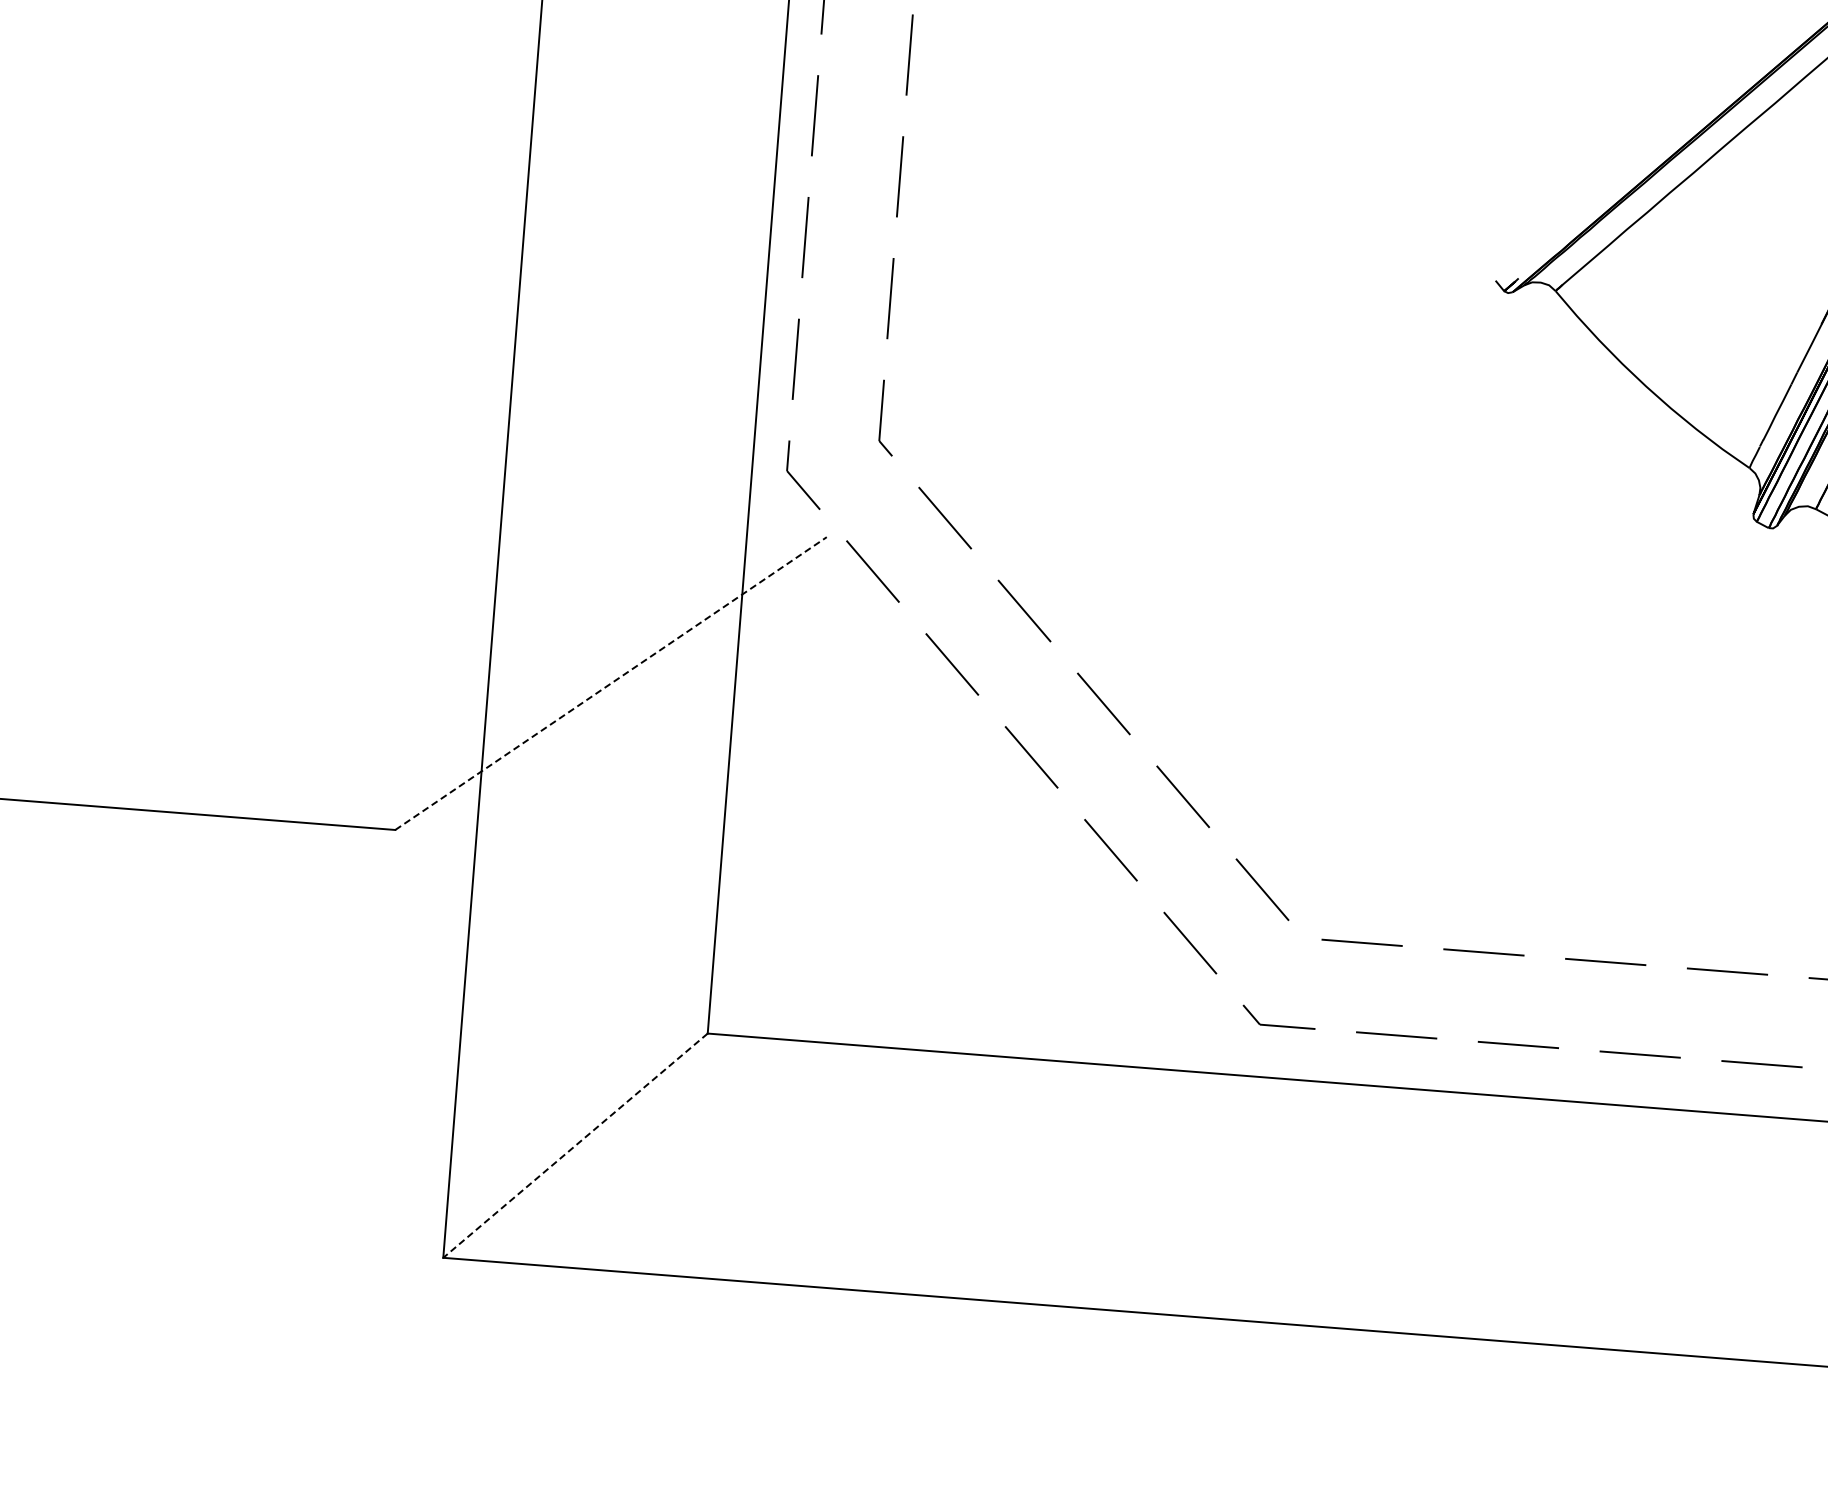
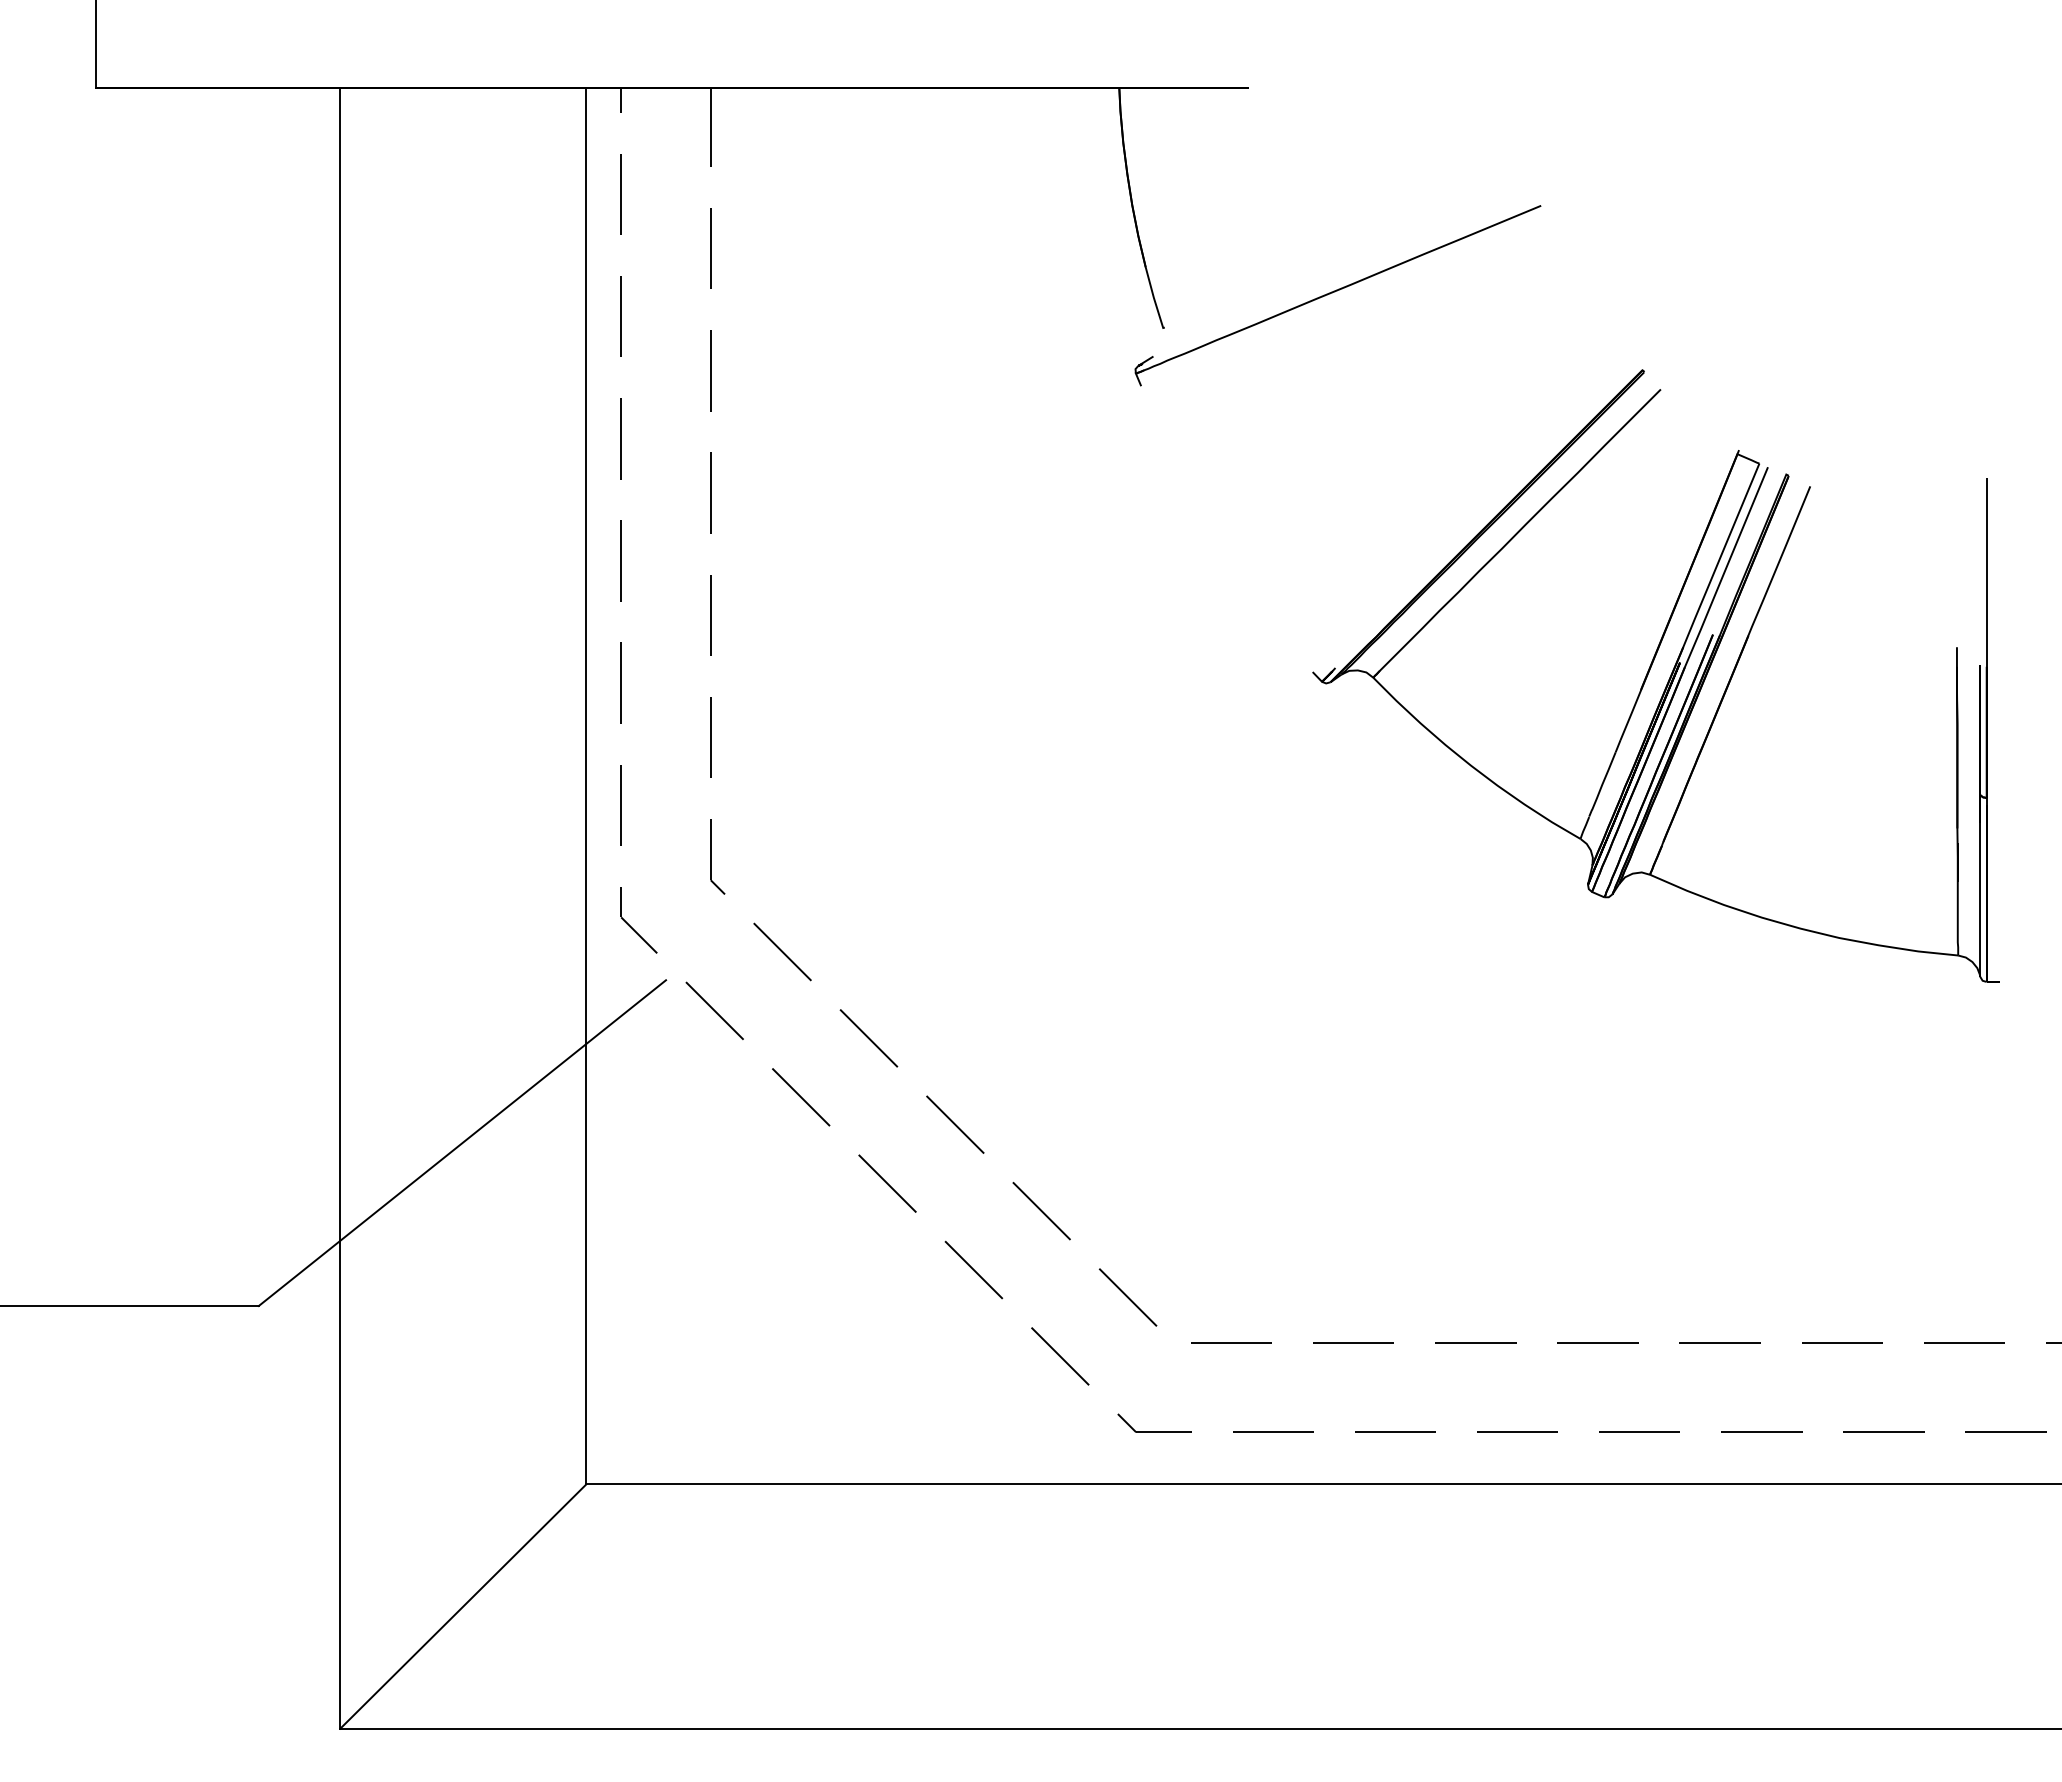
line: (611, 683) -> (462, 1143), dashed -> solid
line: (574, 1145) -> (462, 1606), dashed -> solid

